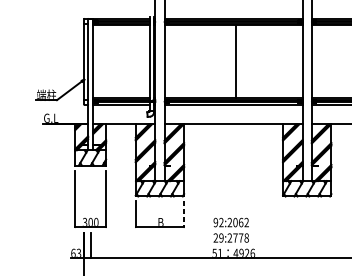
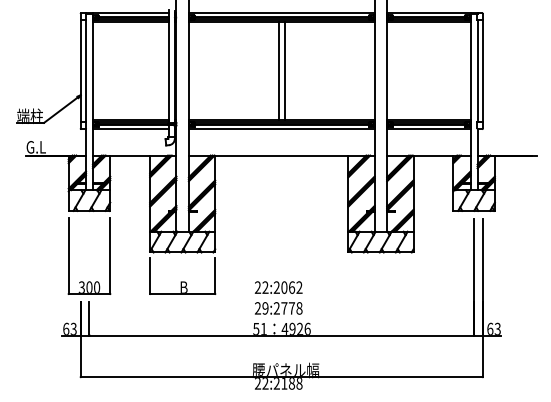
line: (231, 62) -> (279, 71), added
line: (184, 214) -> (215, 276), dashed -> solid
text: (215, 222) -> (257, 287), 92:2062 -> 22:2062

